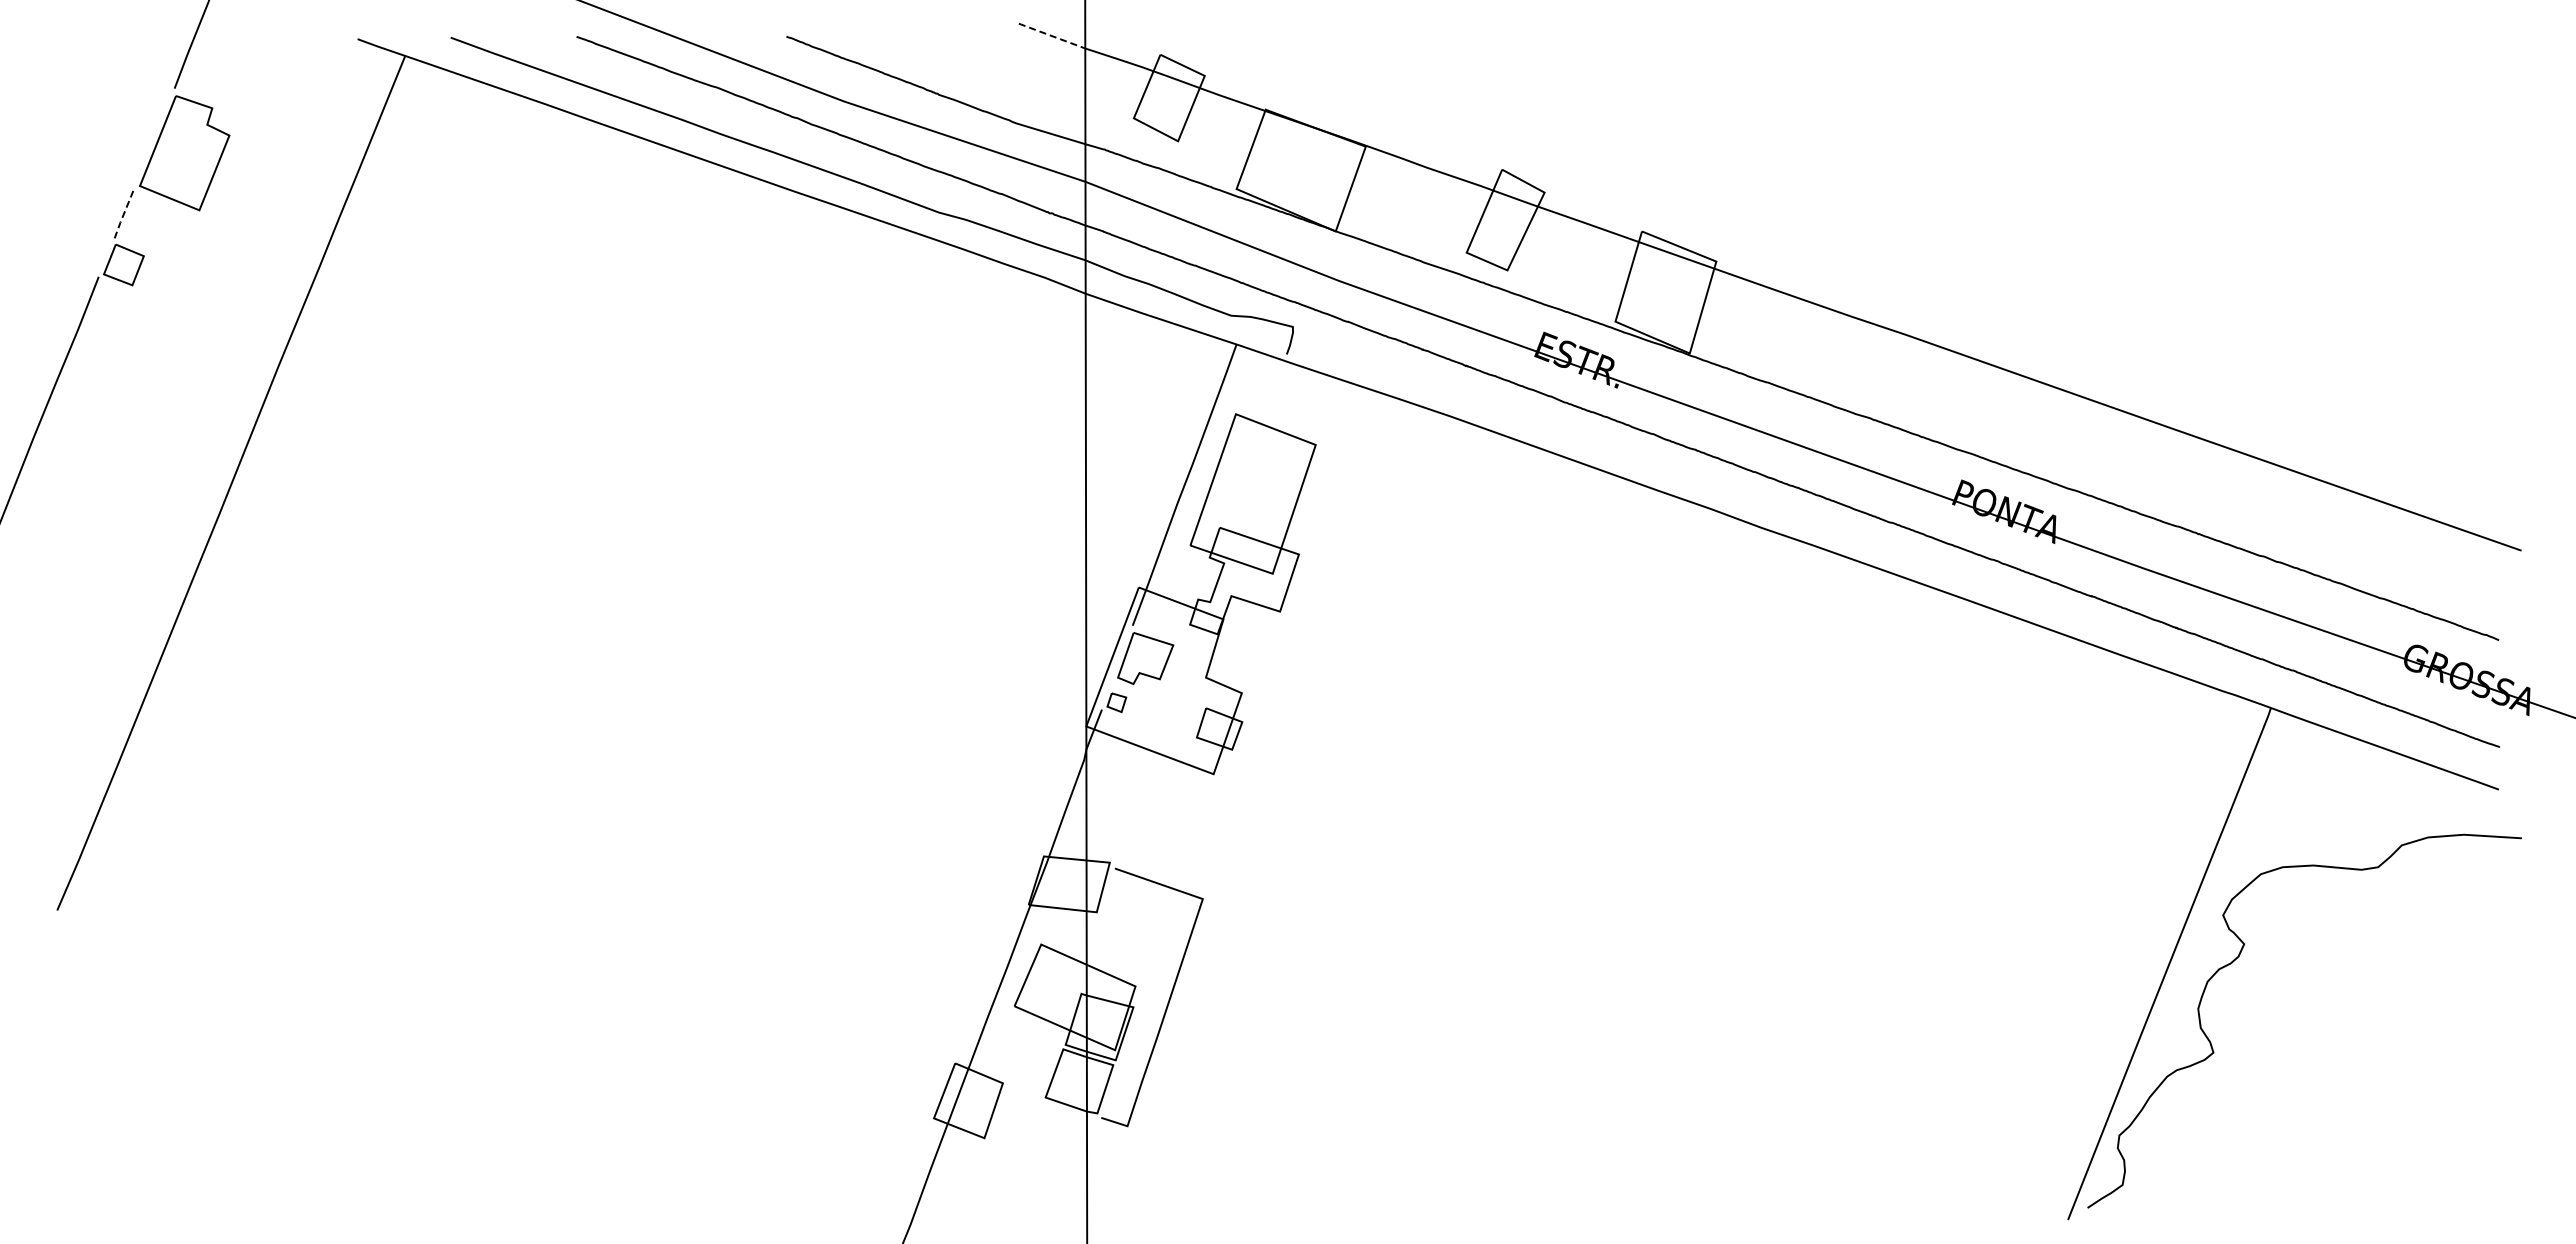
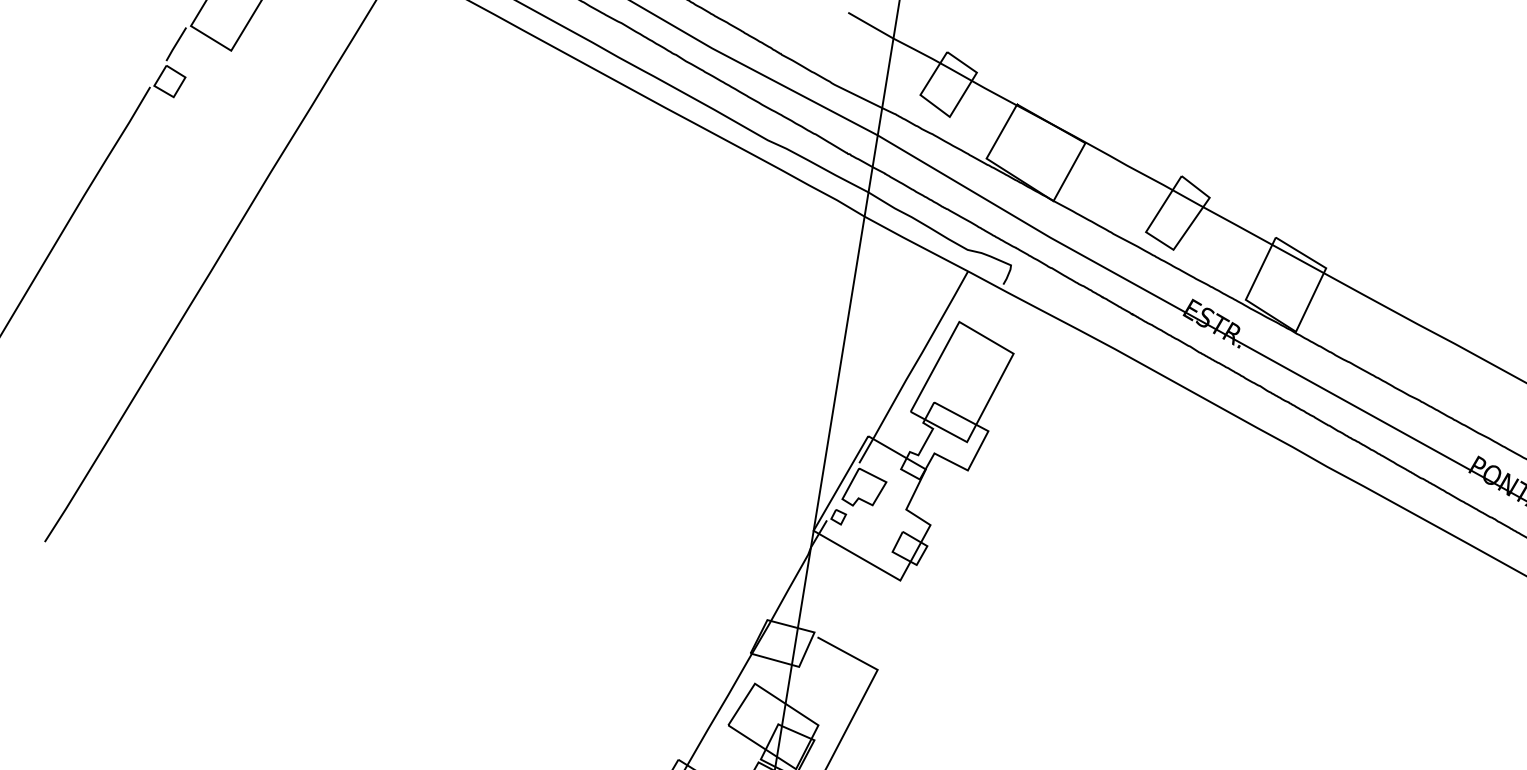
line: (1053, 36) -> (871, 26), dashed -> solid
line: (124, 213) -> (176, 44), dashed -> solid

